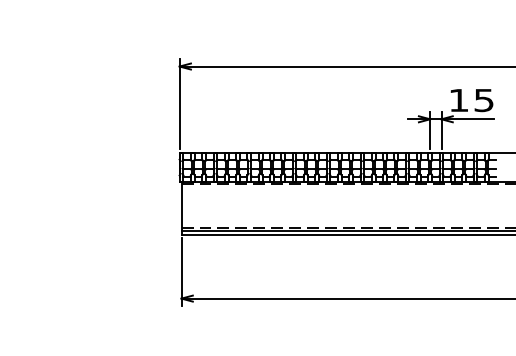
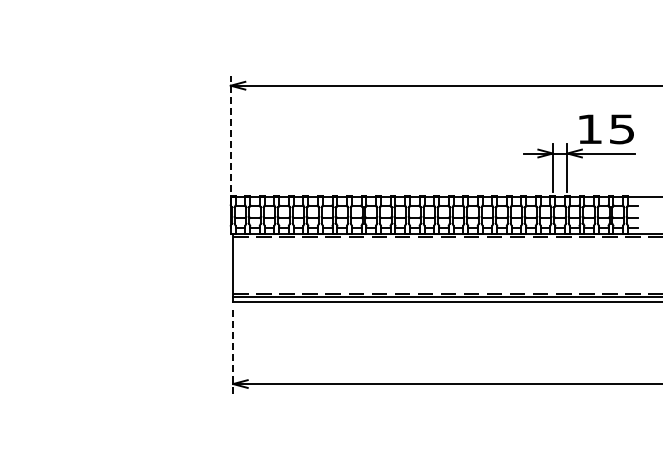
line: (179, 103) -> (230, 133), solid -> dashed
line: (181, 272) -> (233, 350), solid -> dashed

